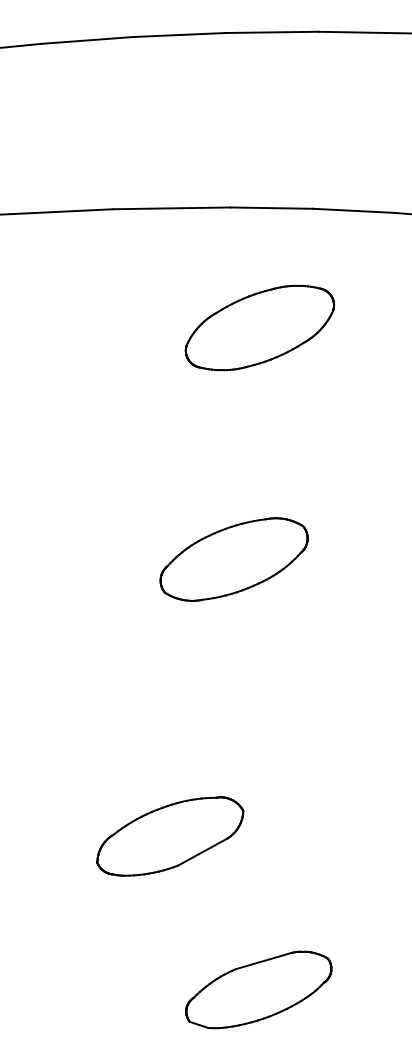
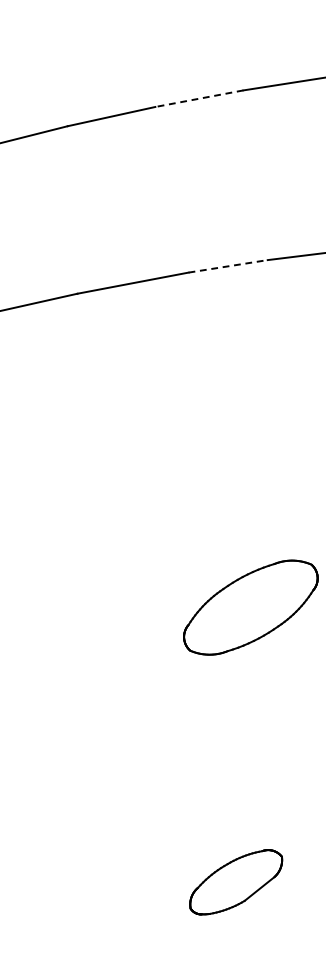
line: (271, 32) -> (198, 98), solid -> dashed
line: (272, 208) -> (229, 266), solid -> dashed
part: (259, 327) -> (236, 382), removed
part: (170, 836) -> (236, 882), size x0.7

